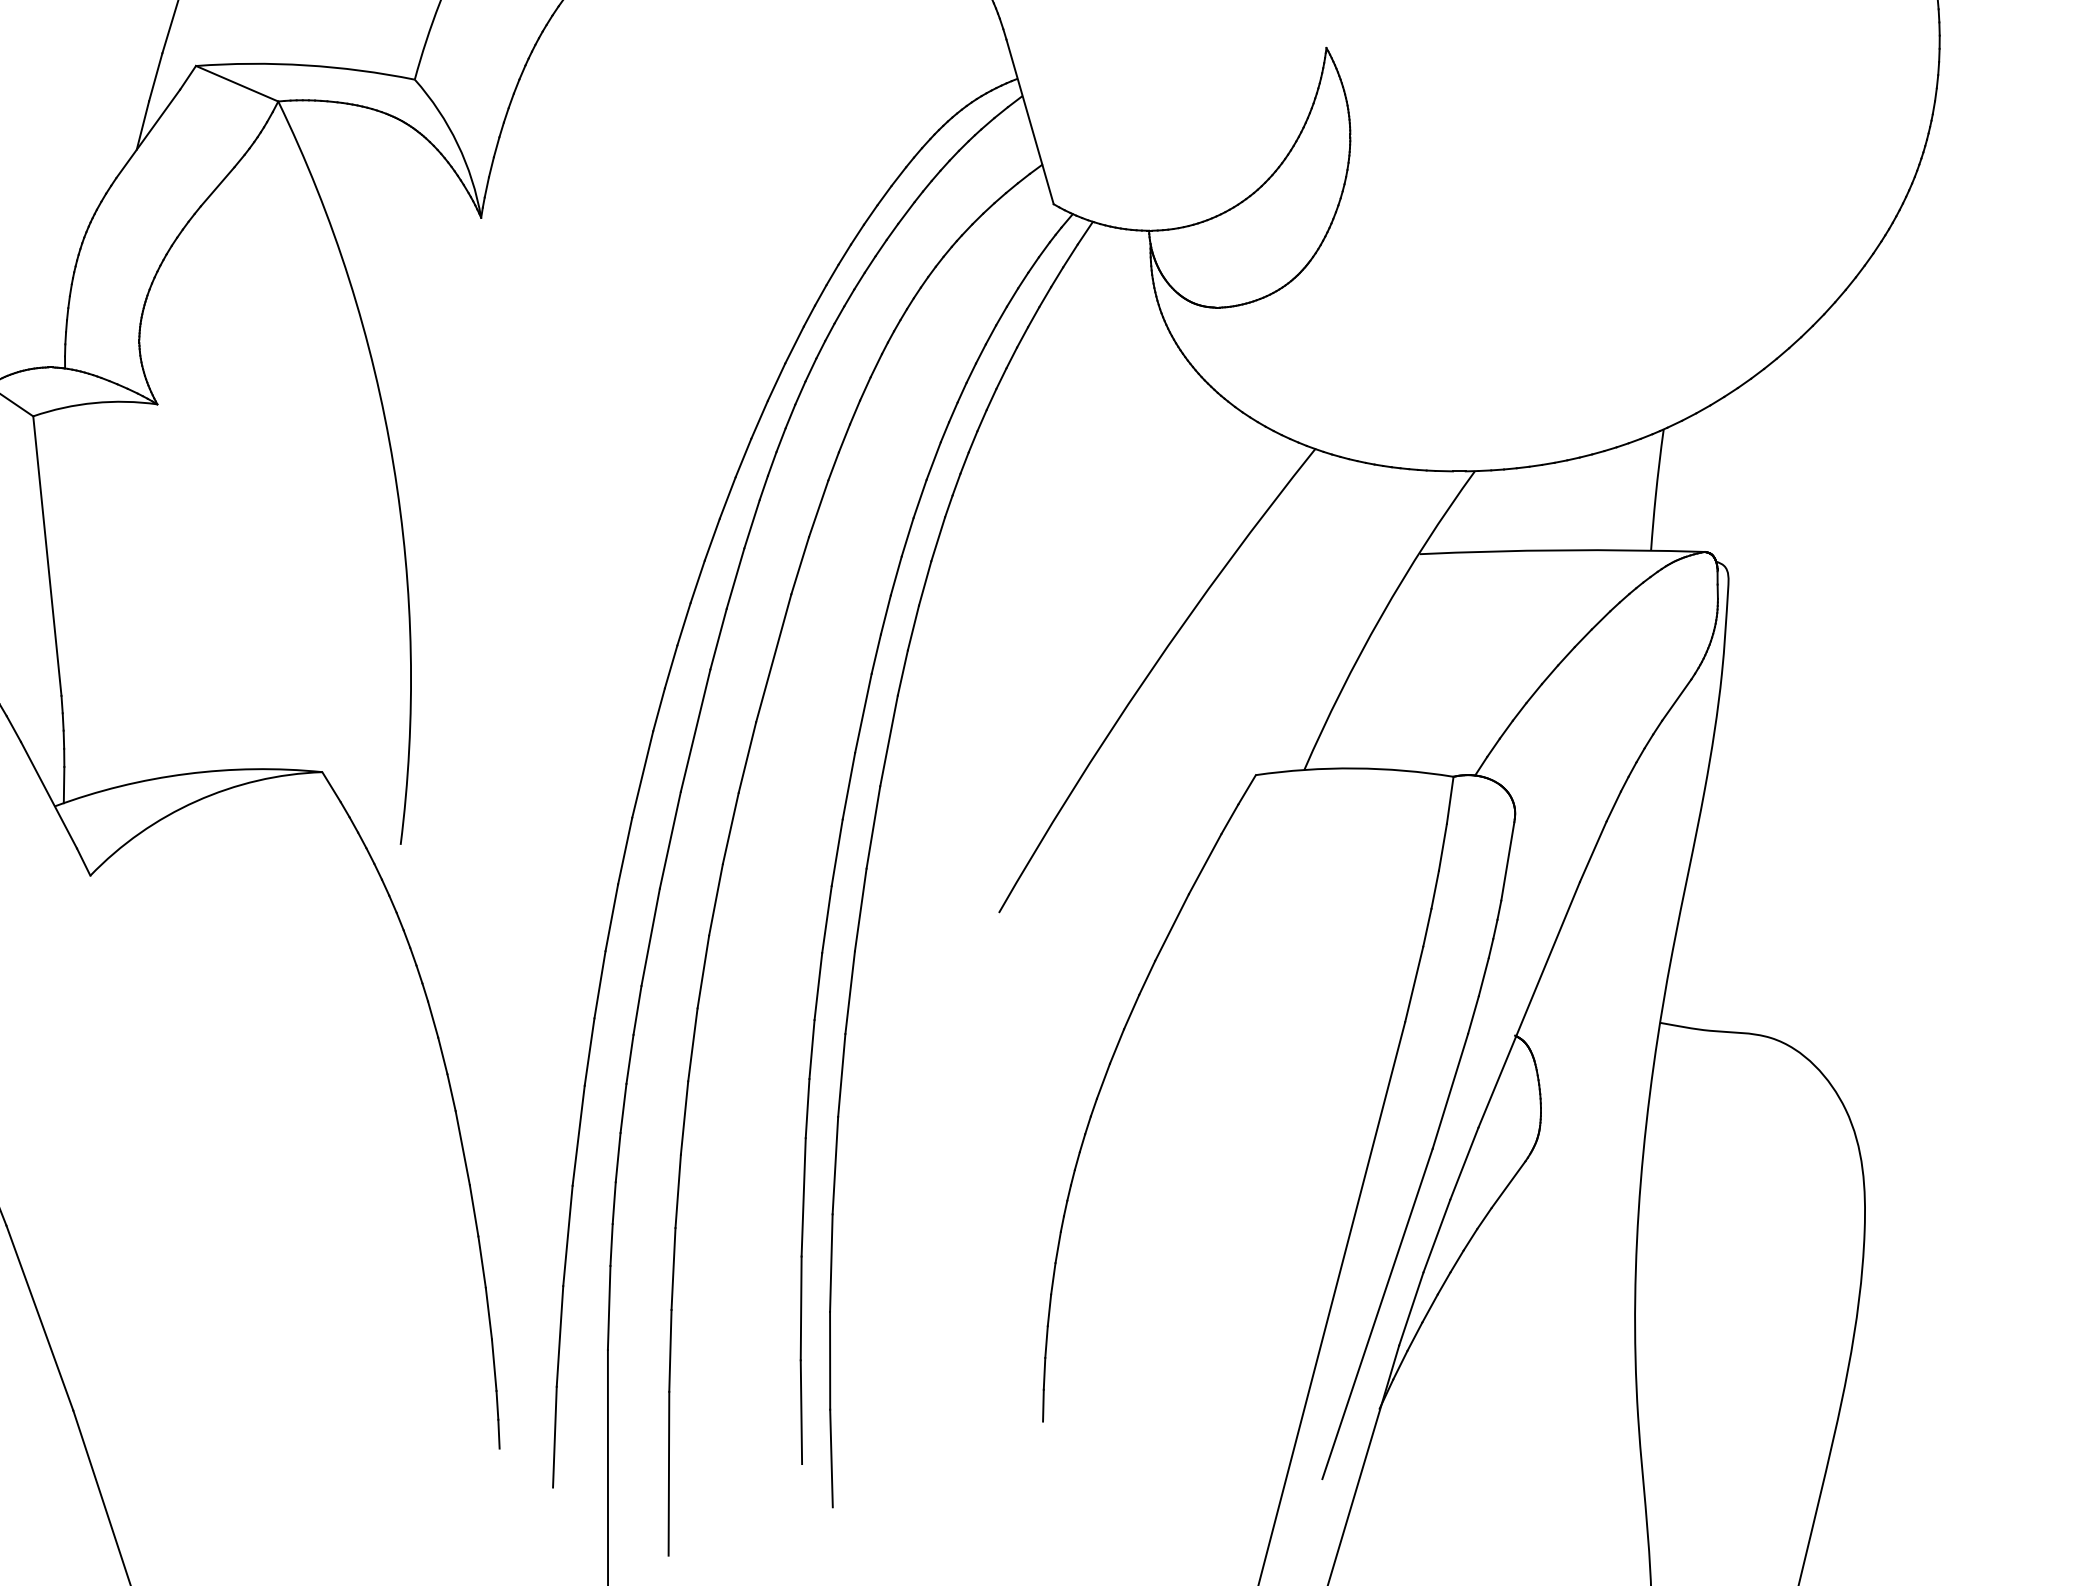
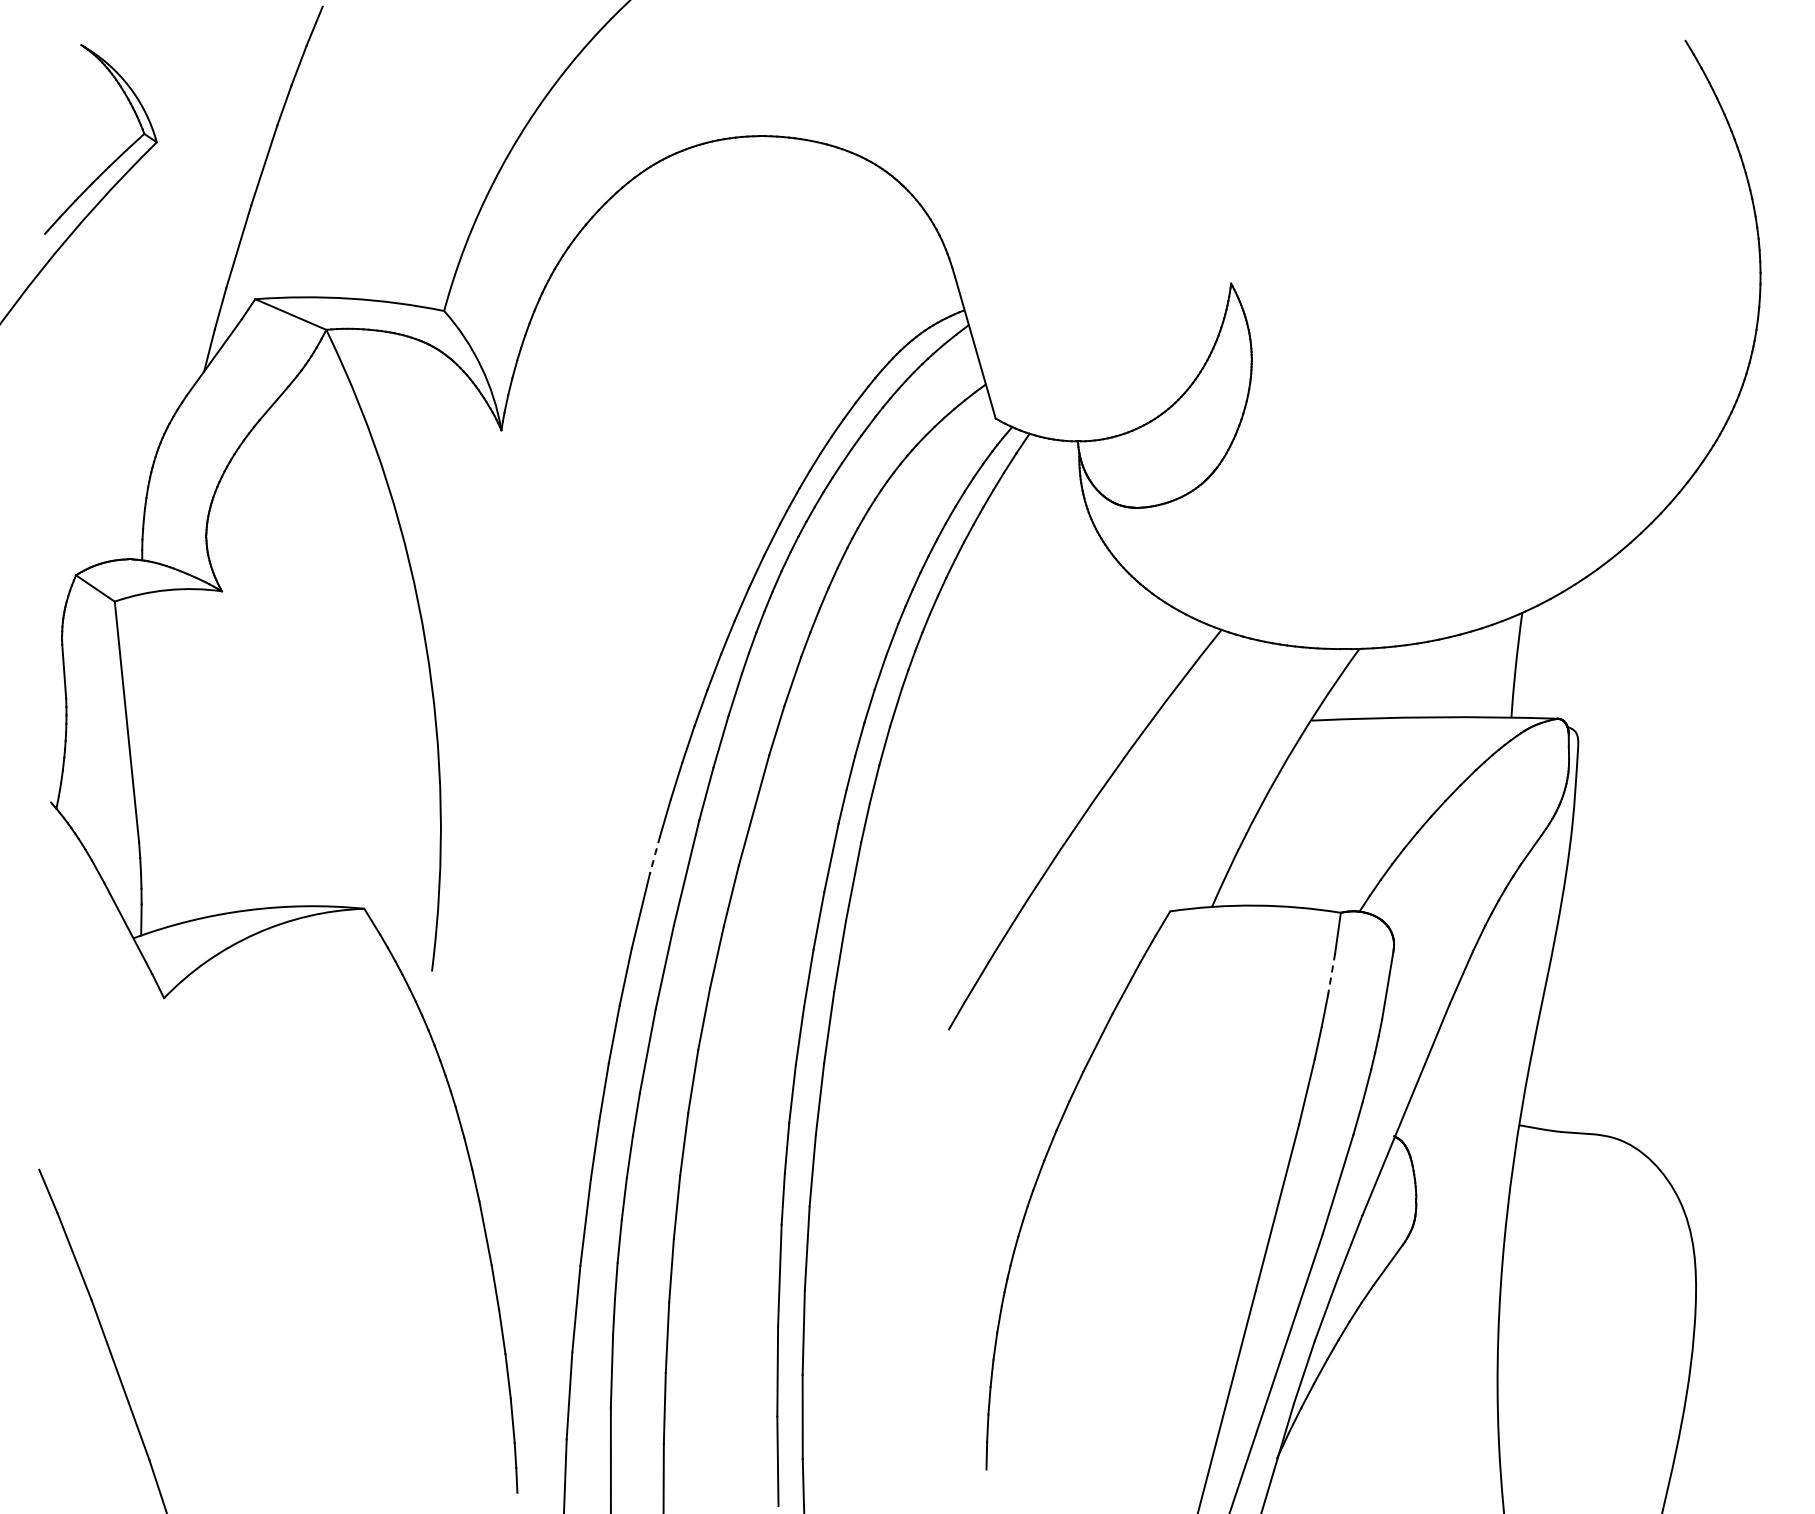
line: (658, 710) -> (654, 855), solid -> dashed
line: (1442, 847) -> (1331, 973), solid -> dashed

